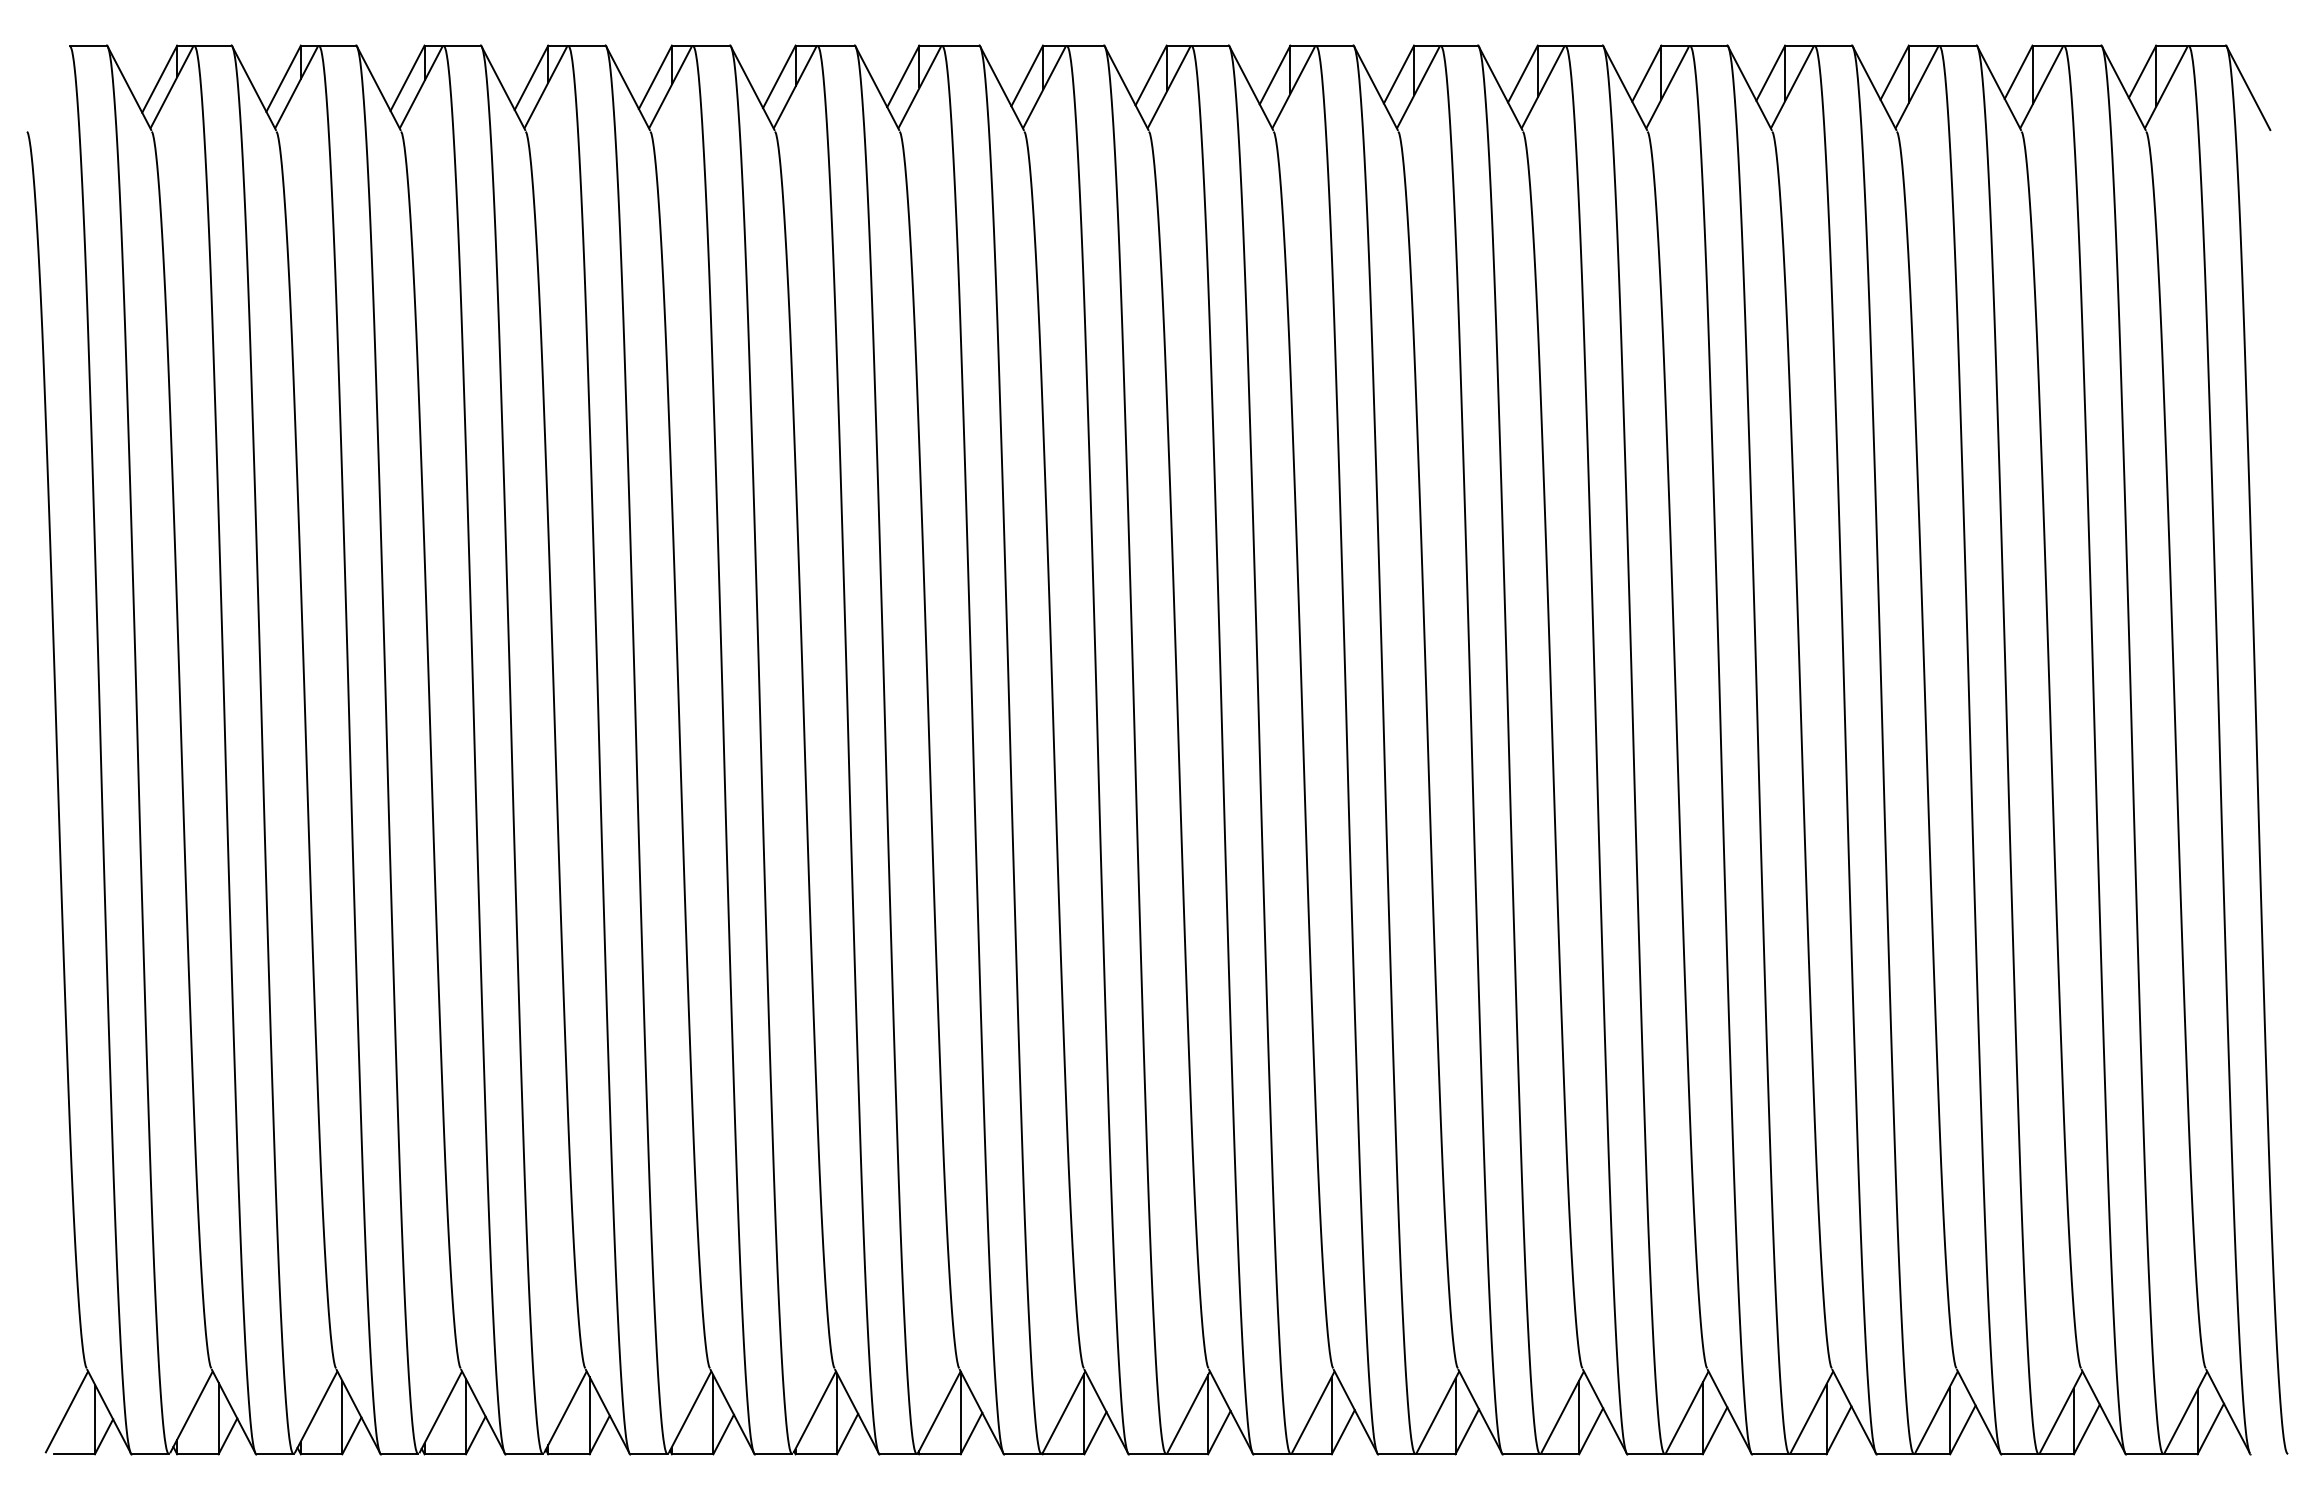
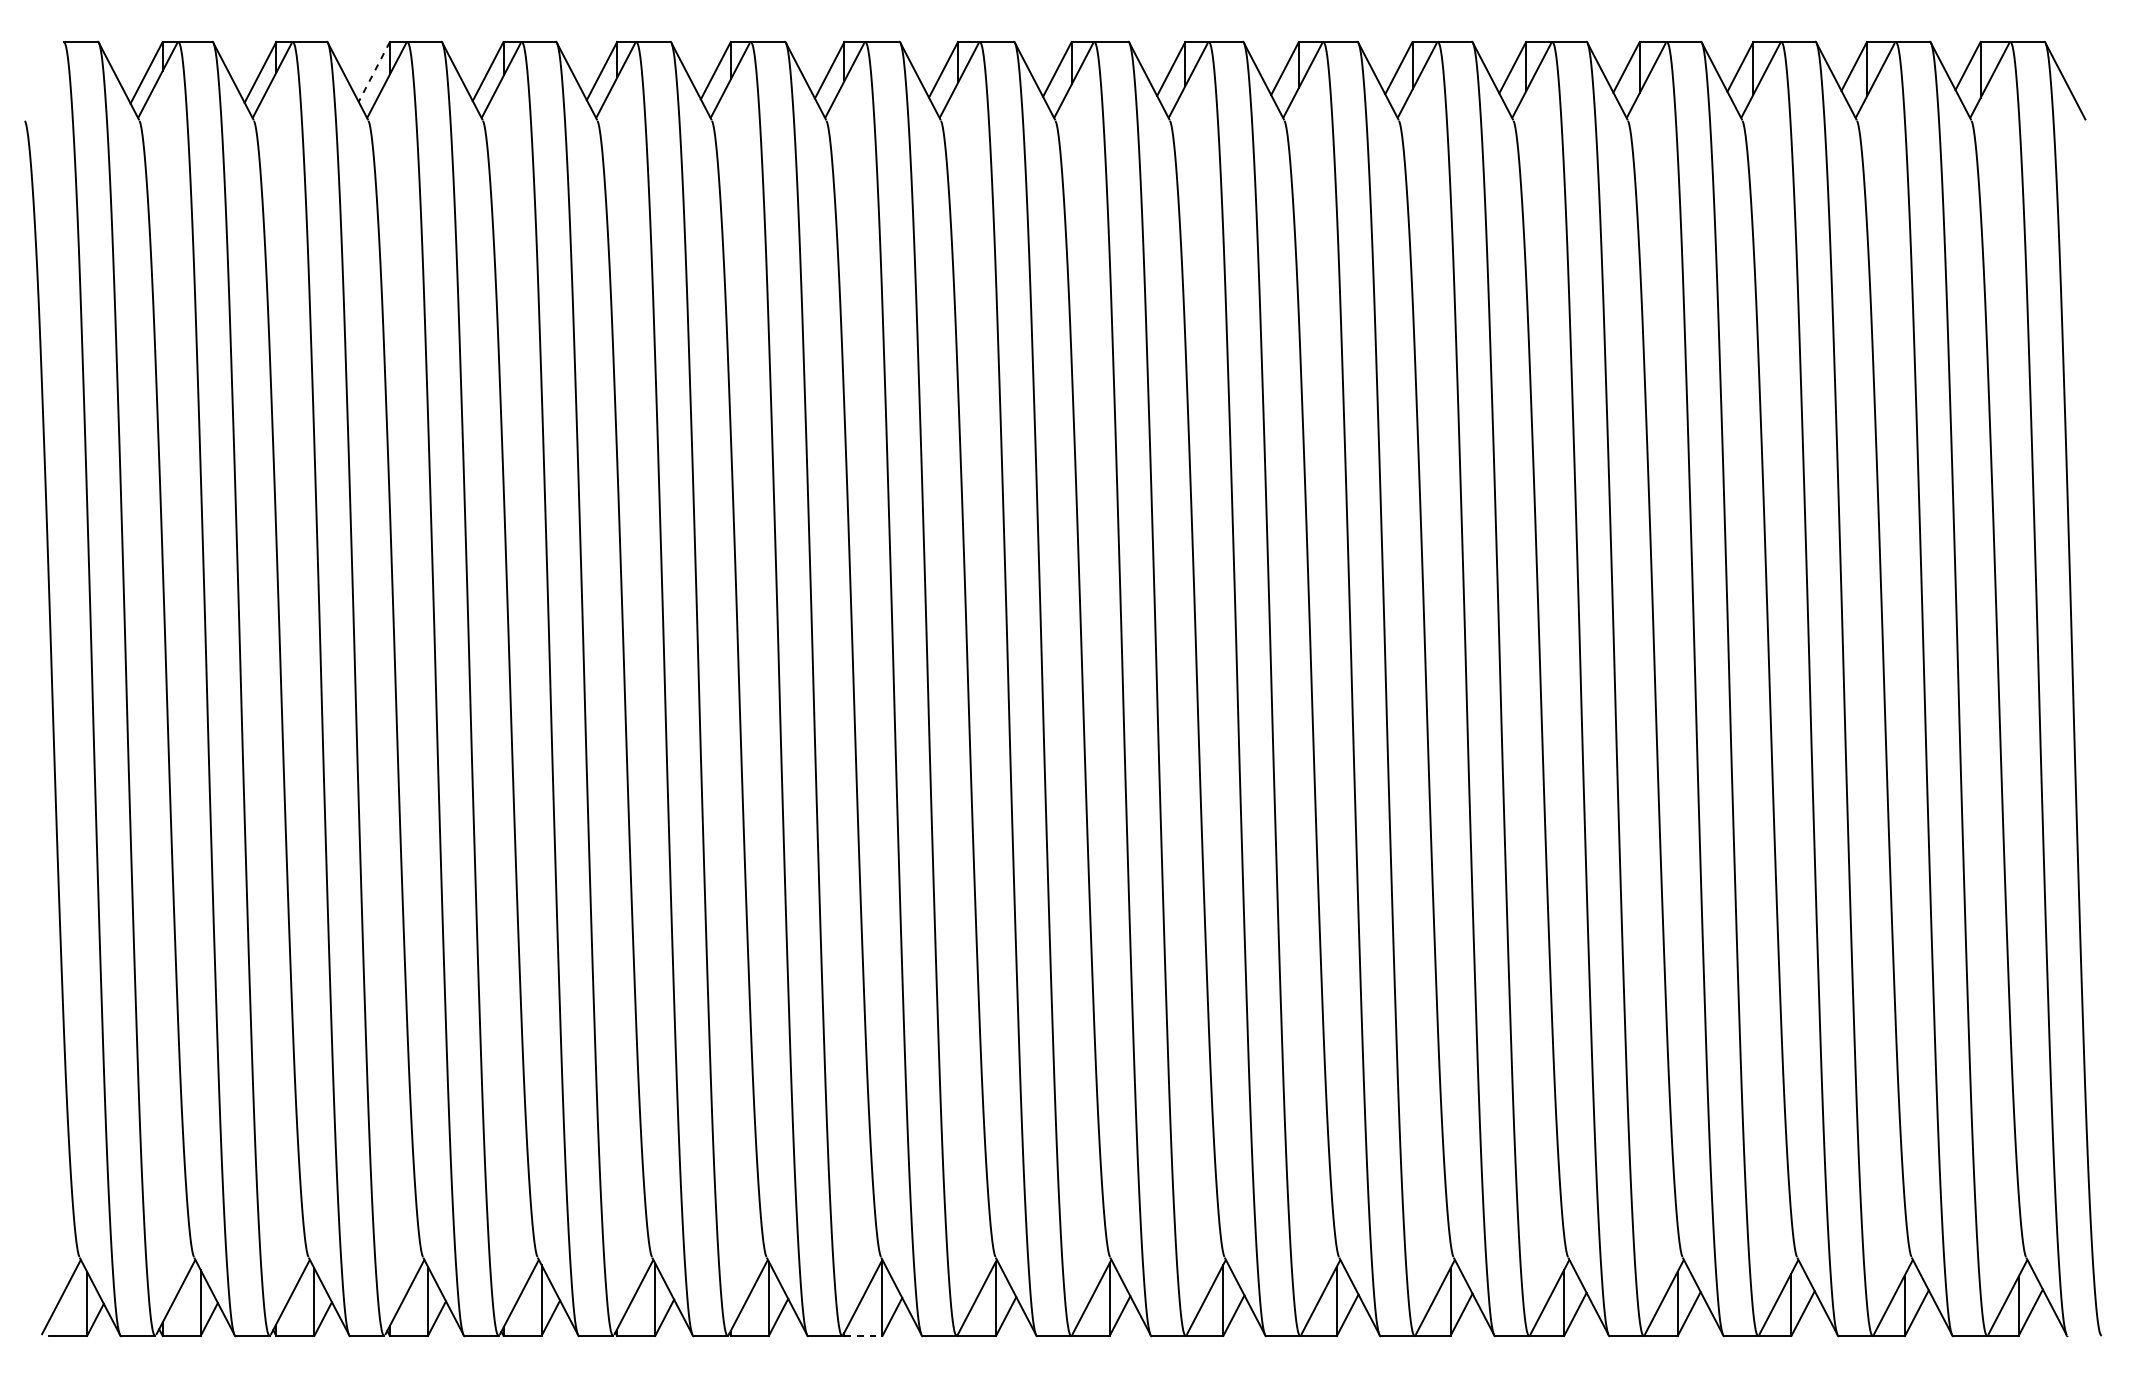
line: (407, 78) -> (374, 72), solid -> dashed
line: (940, 1454) -> (863, 1336), solid -> dashed

